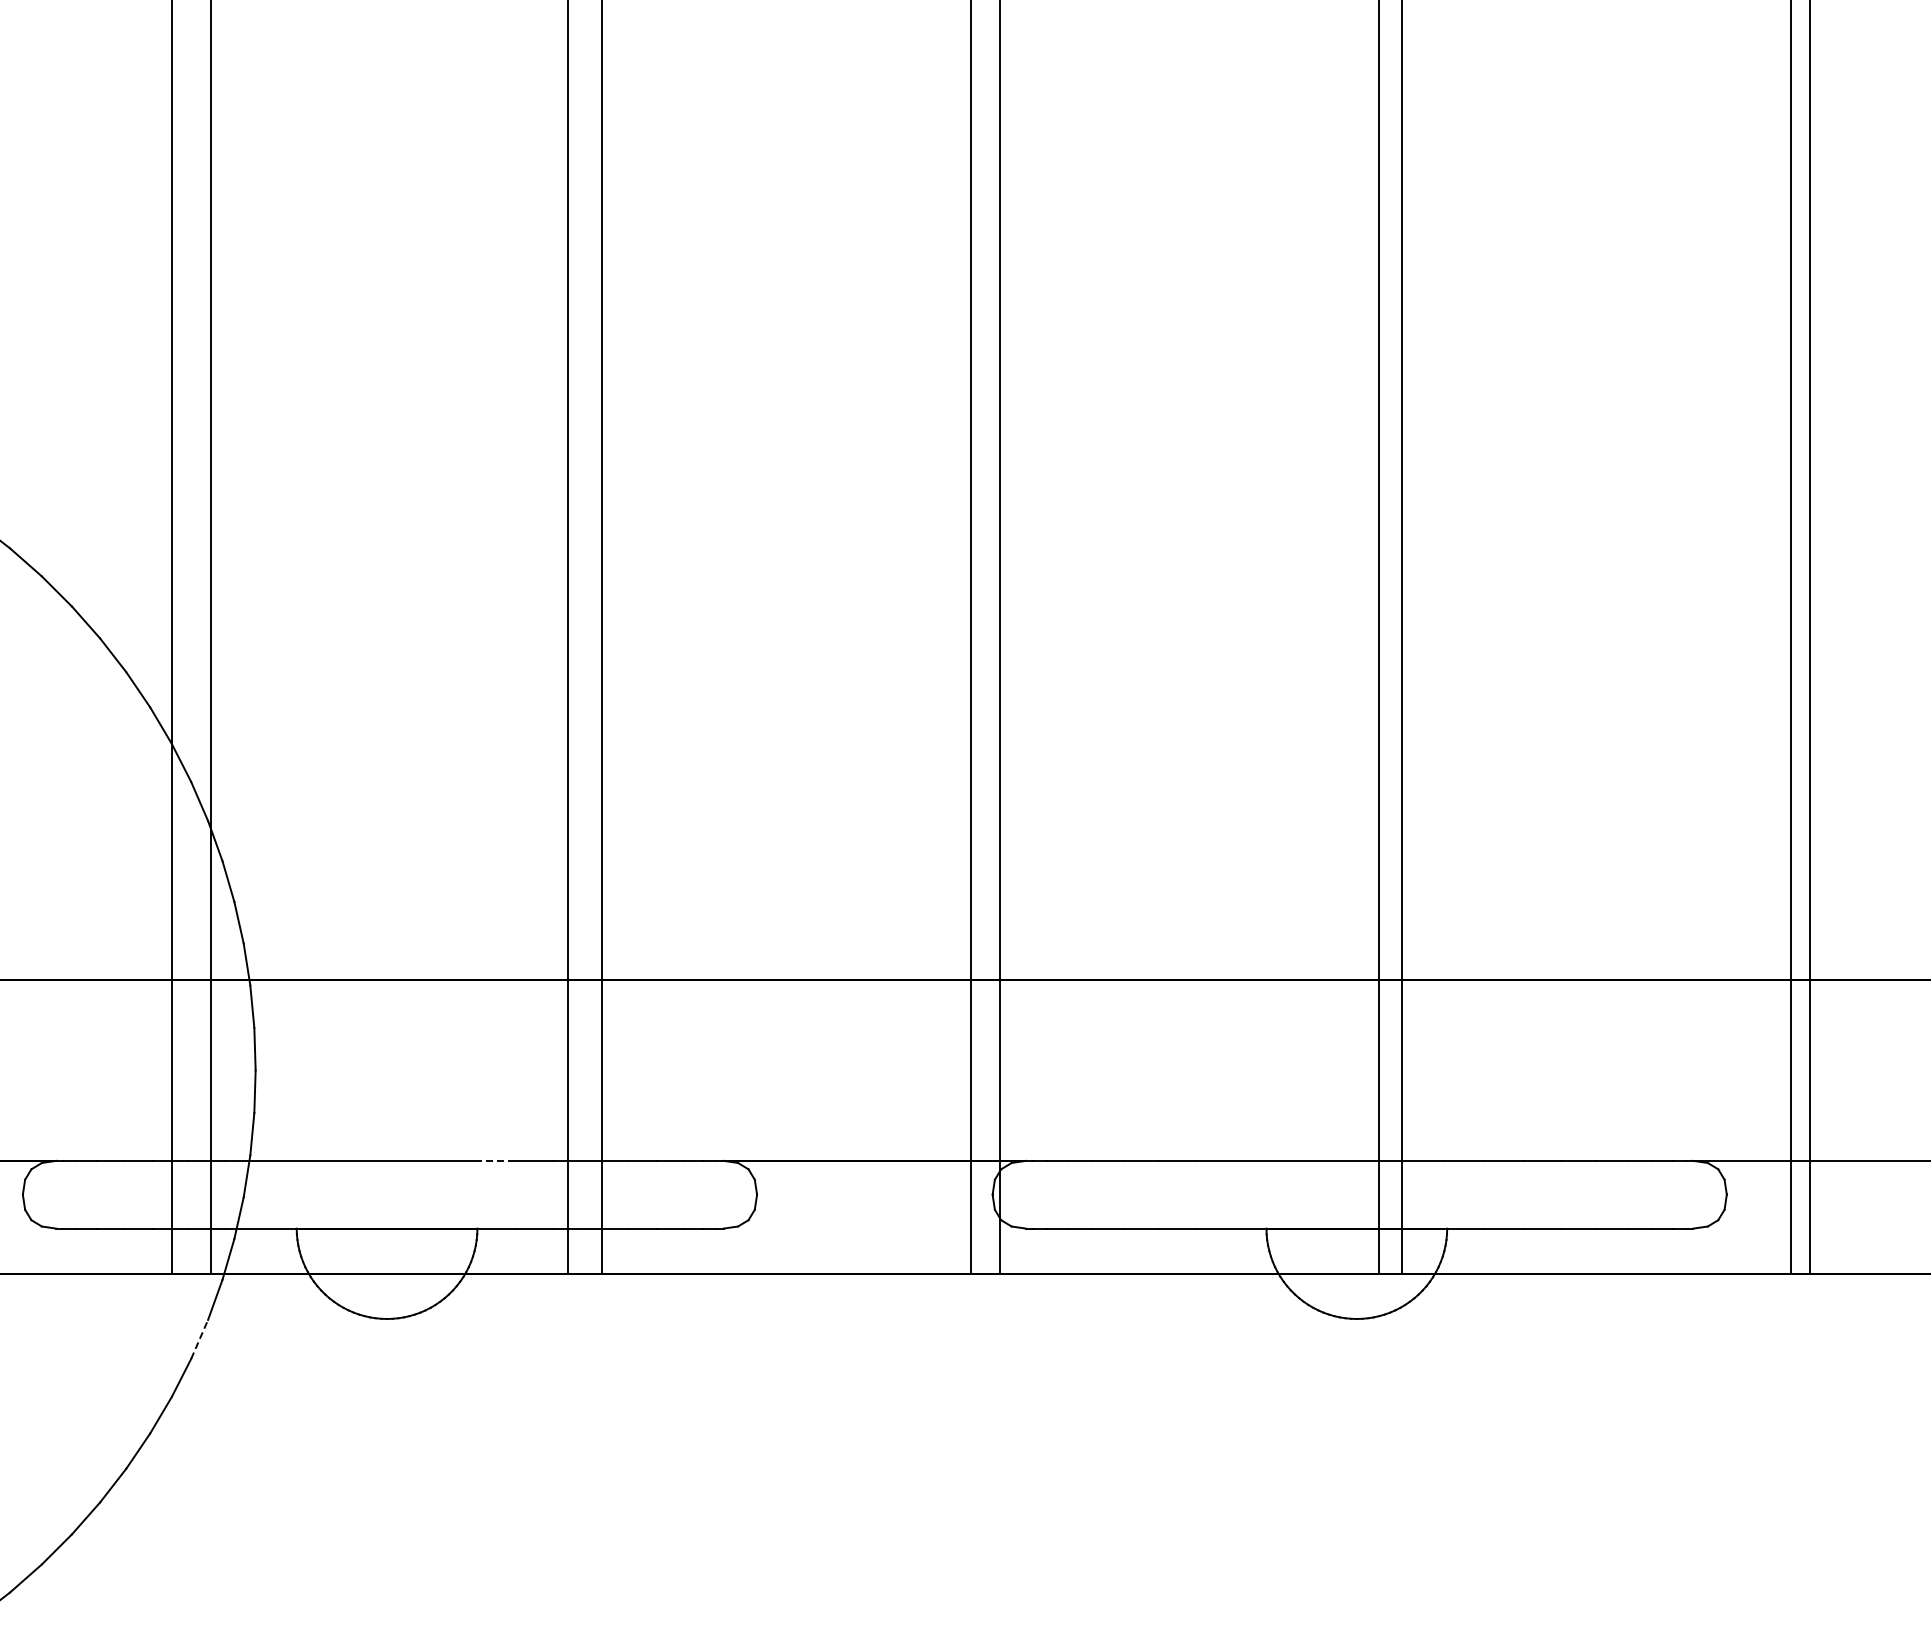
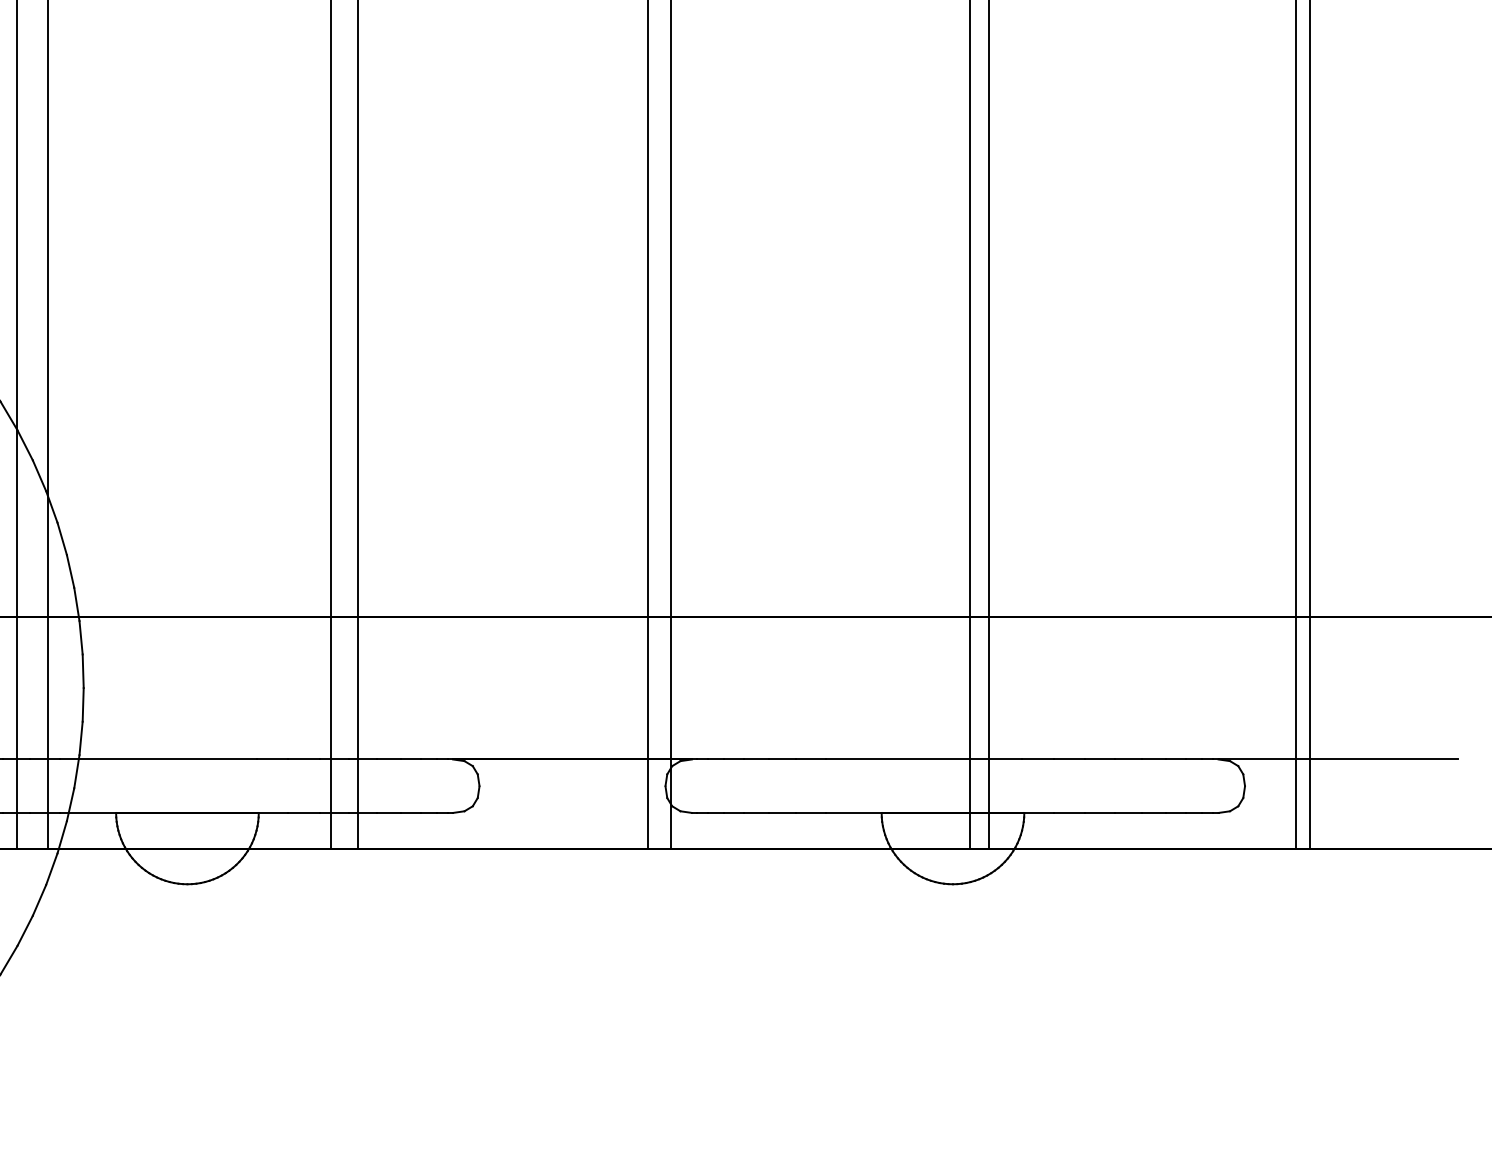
line: (494, 1160) -> (272, 759), dashed -> solid
line: (199, 1339) -> (39, 900), dashed -> solid

